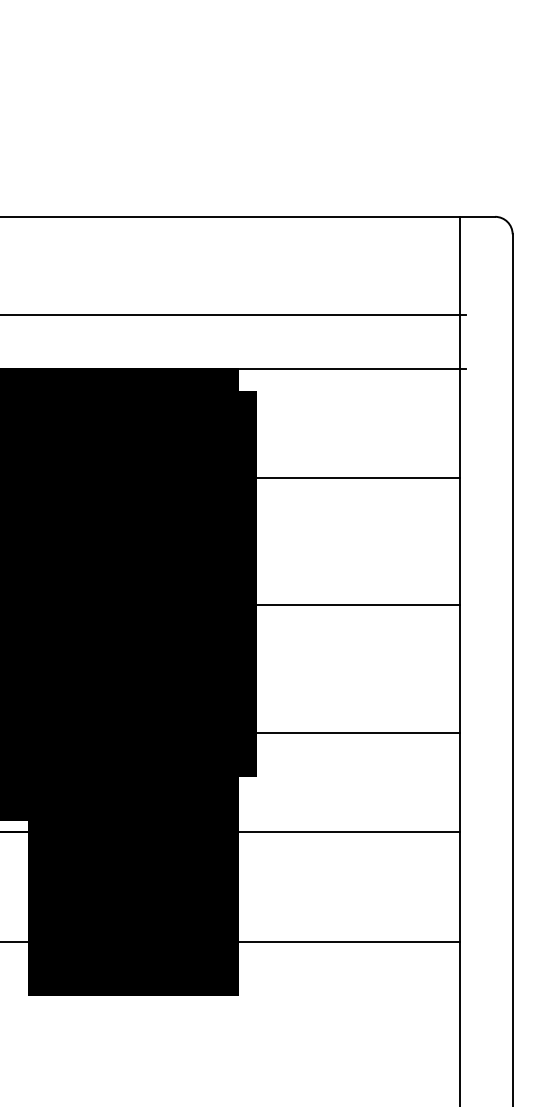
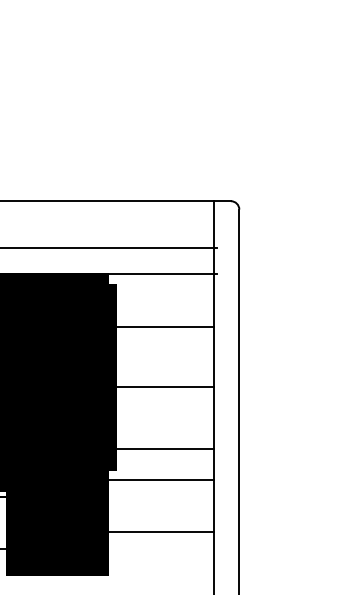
line: (348, 832) -> (160, 479), moved
line: (348, 942) -> (160, 532), moved

